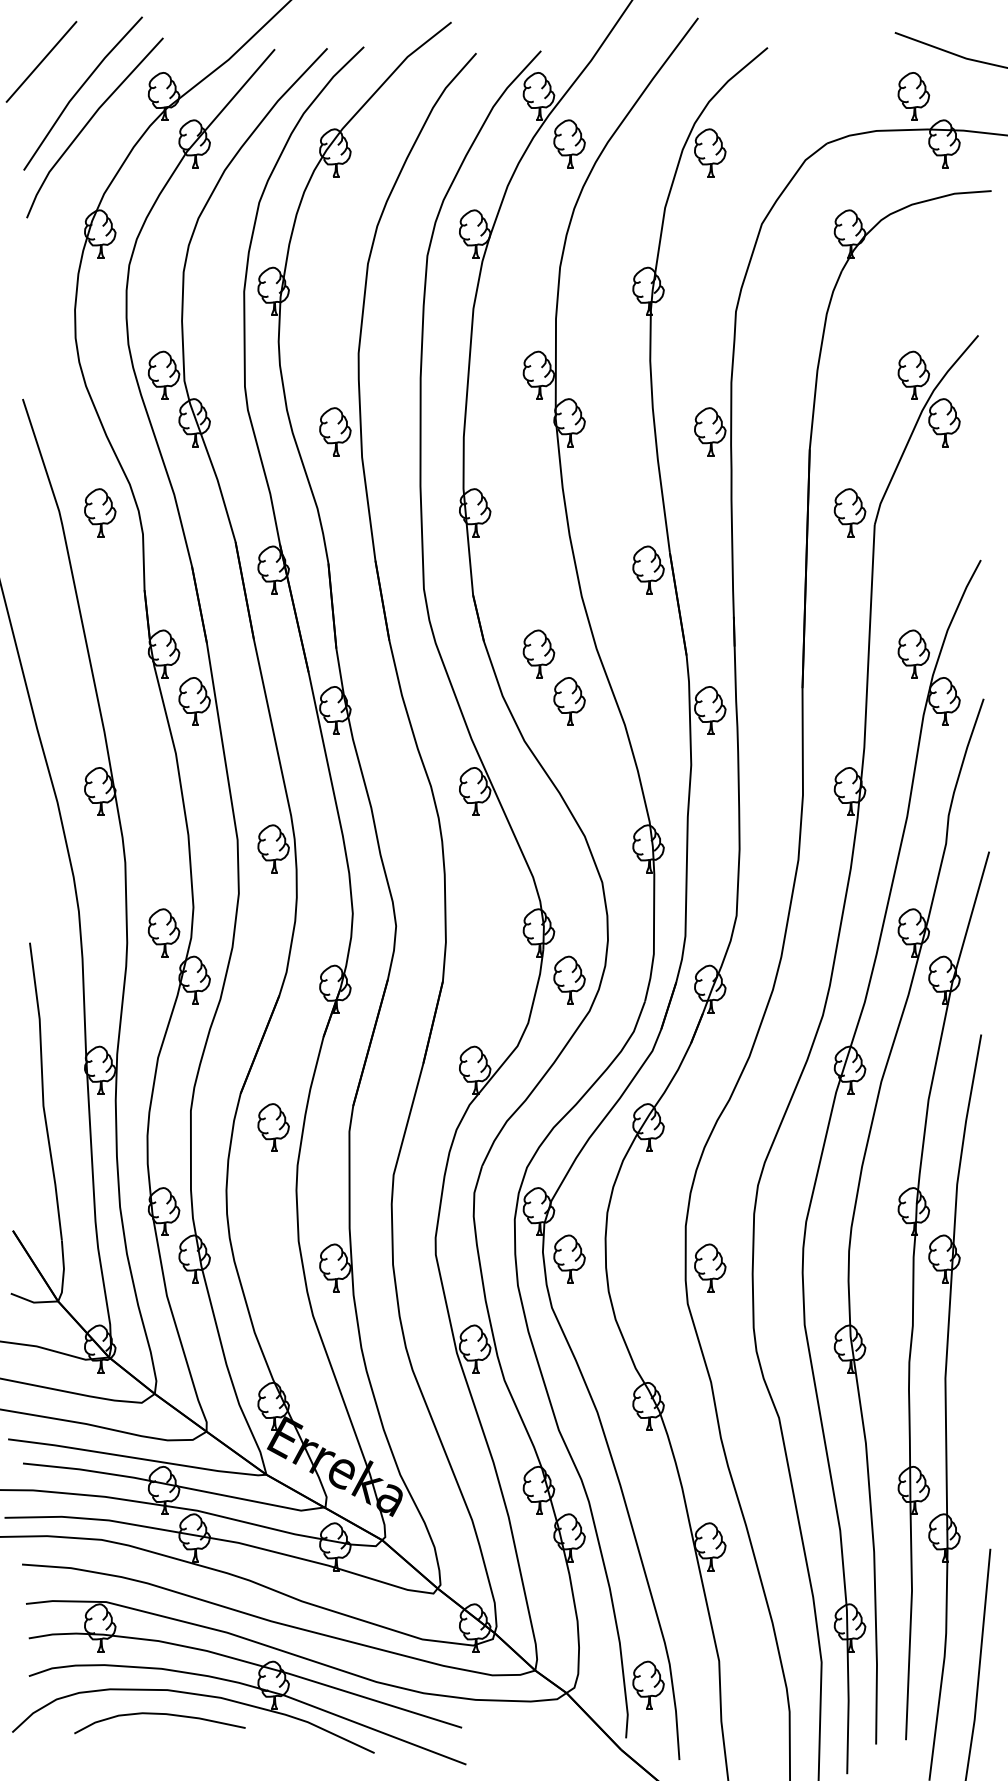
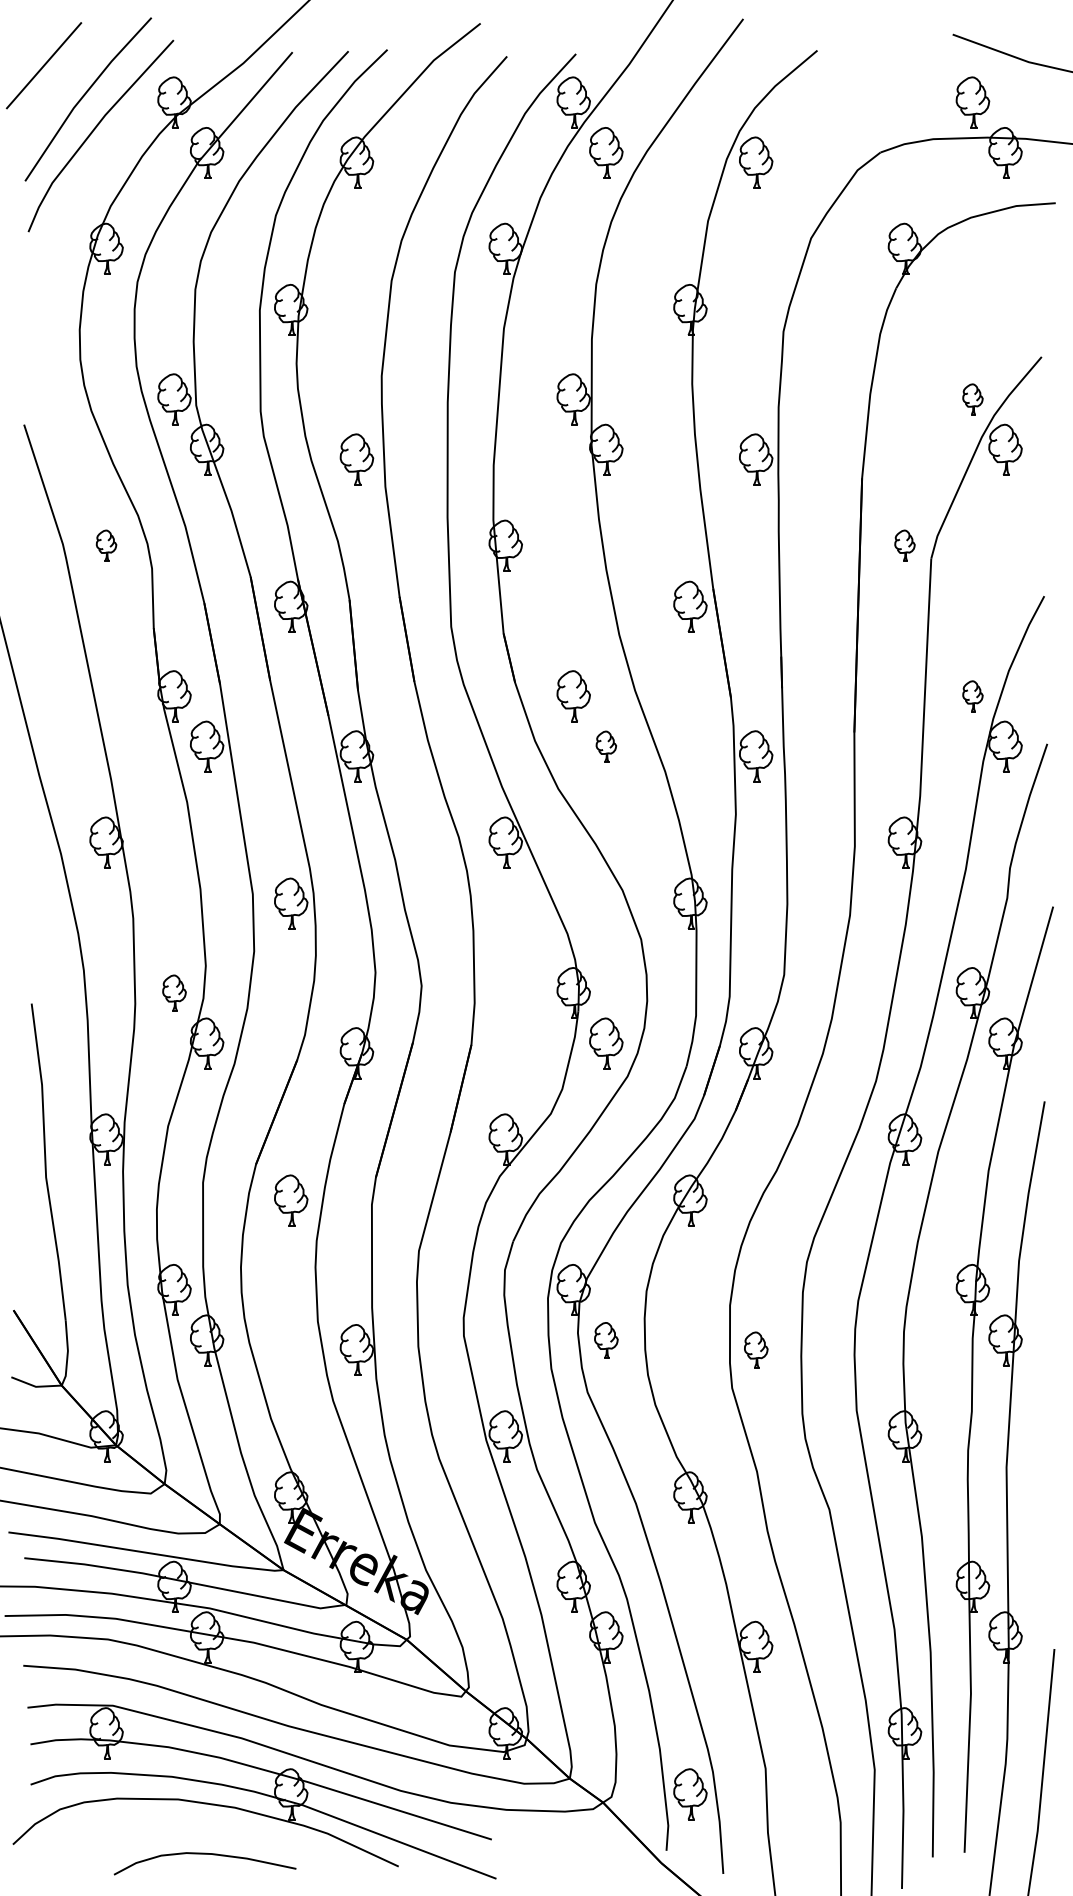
part: (913, 375) -> (972, 399), size x0.6
part: (100, 512) -> (106, 545), size x0.6
part: (849, 512) -> (904, 545), size x0.6
part: (913, 654) -> (972, 696), size x0.6
part: (569, 701) -> (606, 746), size x0.6
part: (164, 932) -> (174, 992), size x0.7
part: (569, 1259) -> (606, 1340), size x0.7
part: (710, 1267) -> (756, 1349), size x0.7
curve: (159, 1714) -> (204, 1854), moved

